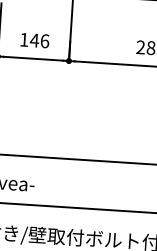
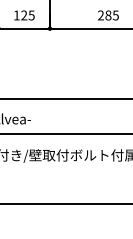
text: (39, 40) -> (27, 15), 146 -> 125

